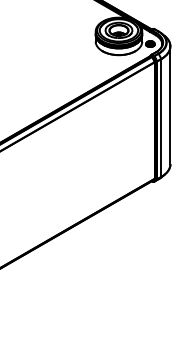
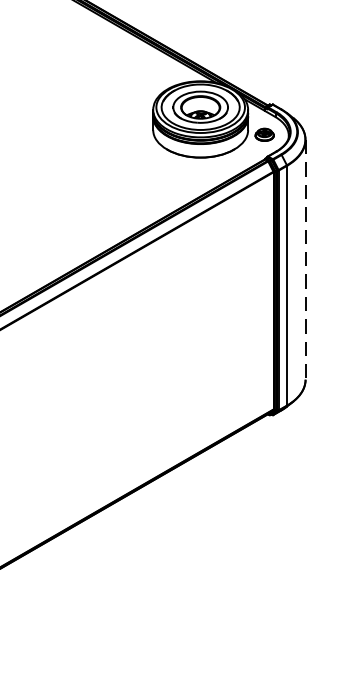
line: (170, 105) -> (305, 260), solid -> dashed

